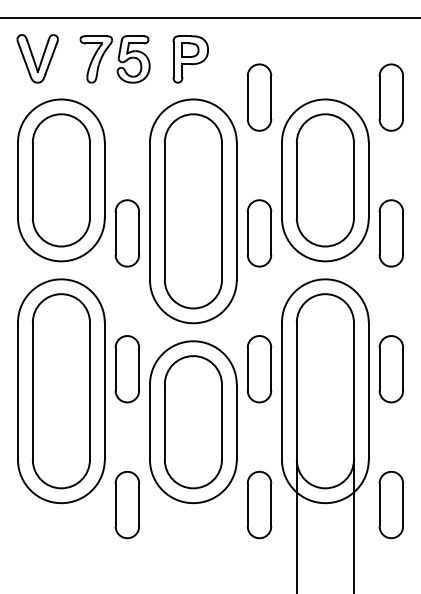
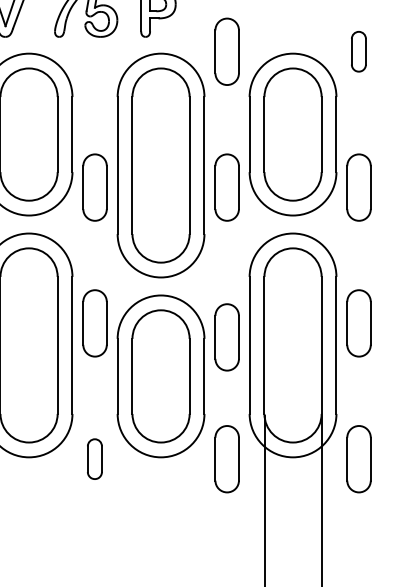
part: (390, 97) -> (358, 51), size x0.6
part: (259, 369) -> (227, 337), moved
part: (126, 504) -> (94, 458), size x0.6

